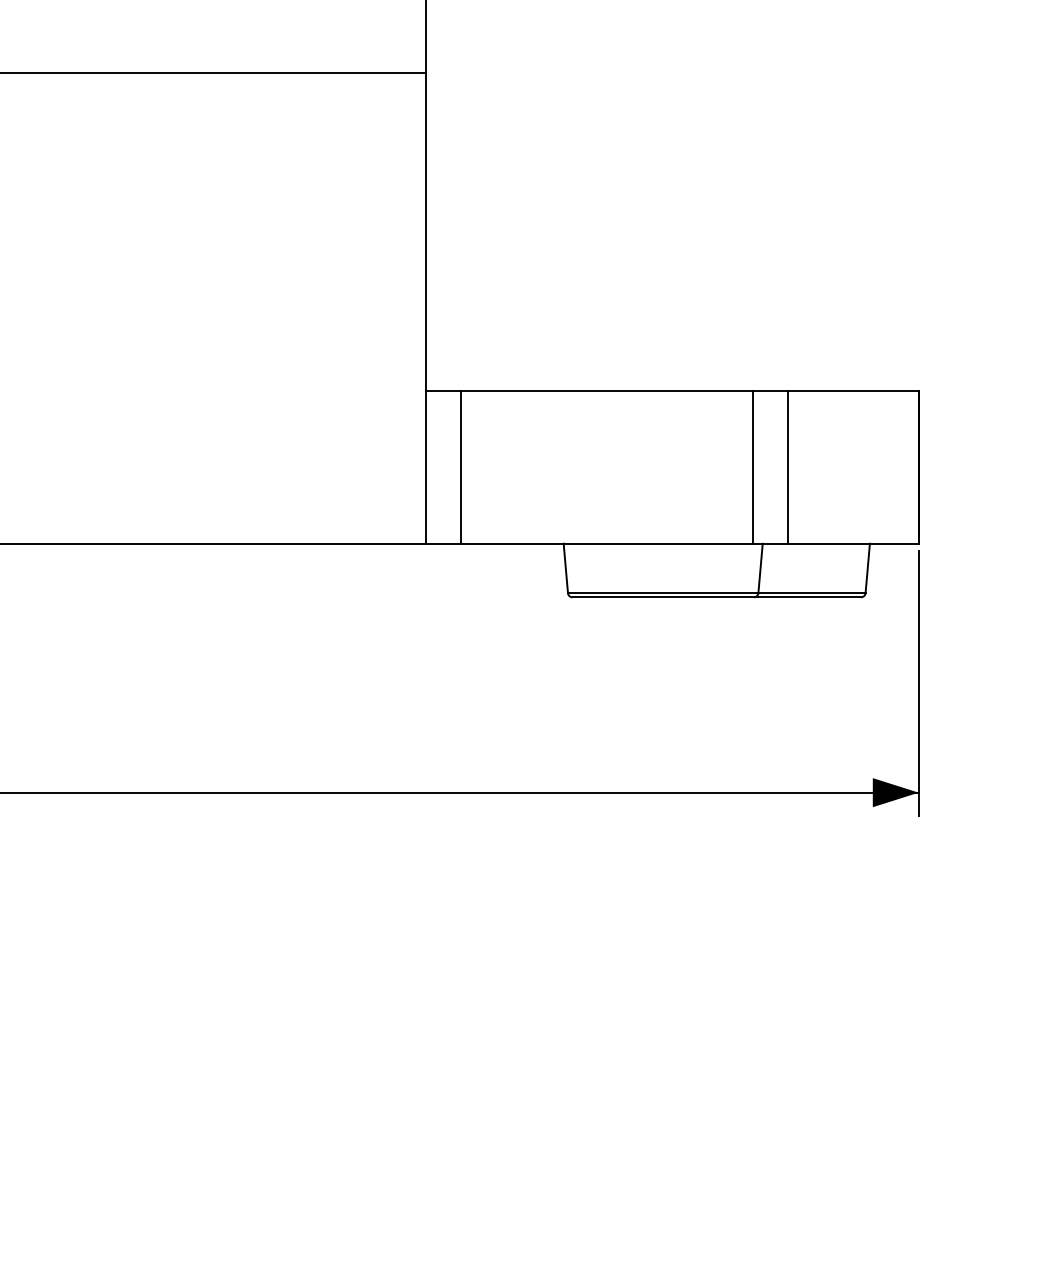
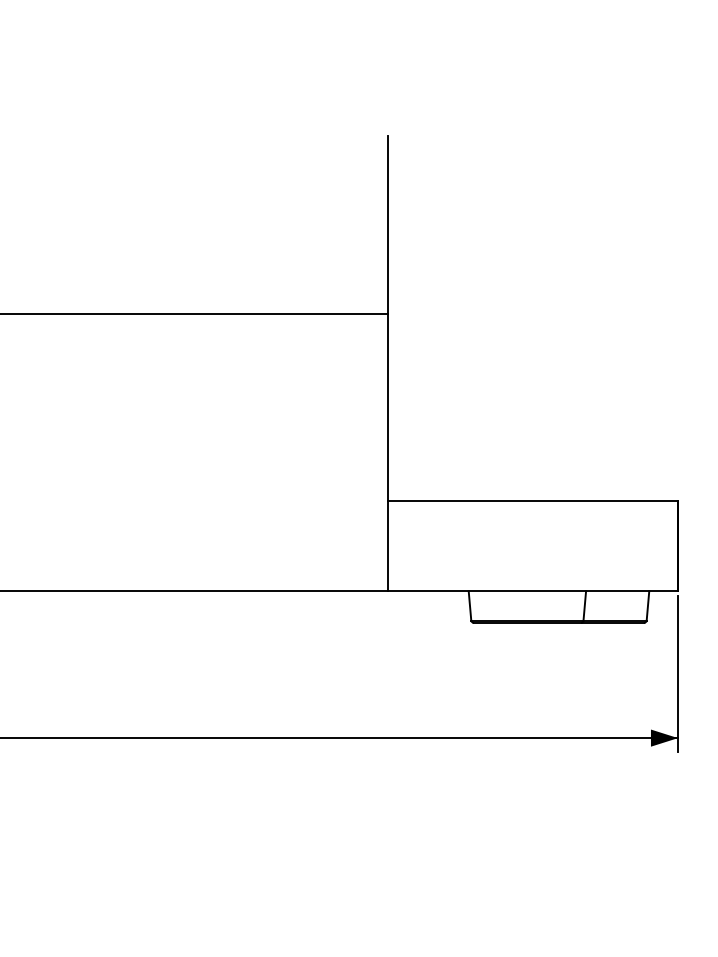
line: (461, 467) -> (408, 546), removed
line: (753, 467) -> (580, 546), removed
line: (788, 467) -> (601, 546), removed

